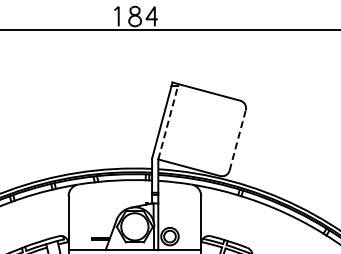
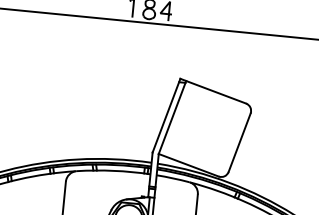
line: (168, 121) -> (172, 117), dashed -> solid
line: (237, 139) -> (239, 141), dashed -> solid

